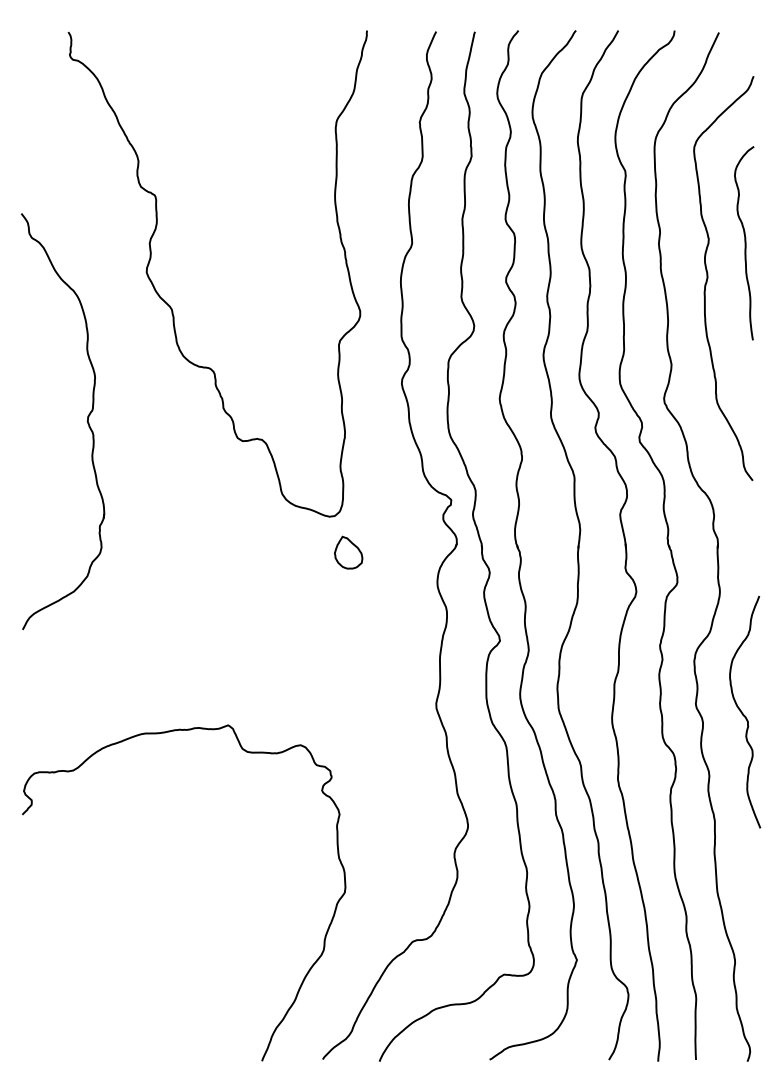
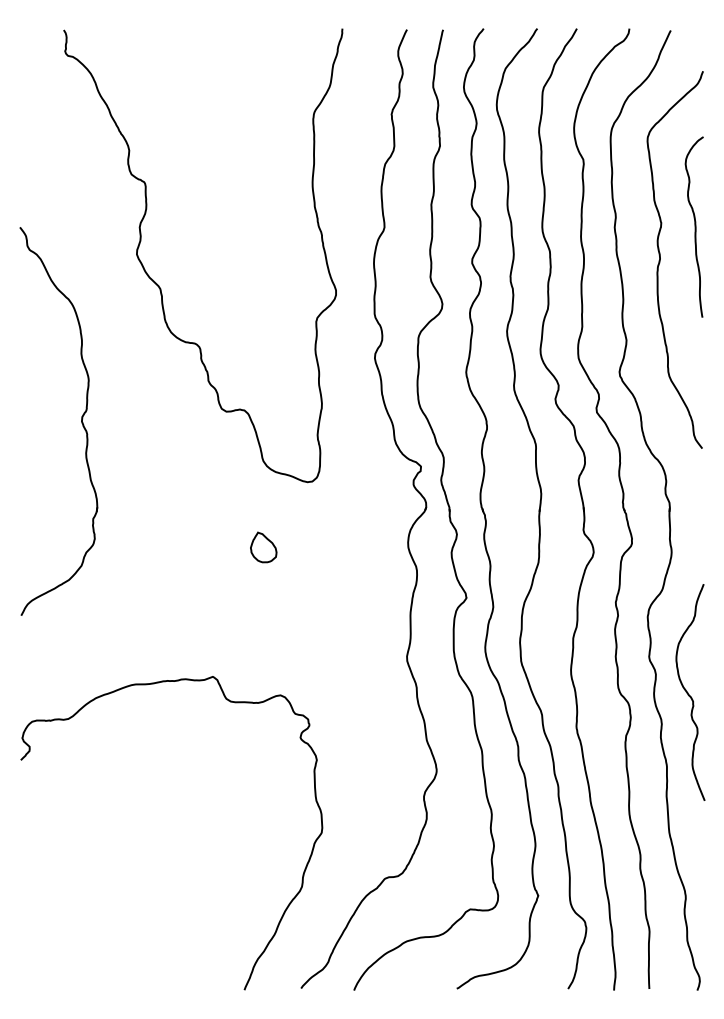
part: (86, 421) -> (80, 421), moved
part: (348, 552) -> (263, 547), moved
curve: (743, 713) -> (688, 693), moved

